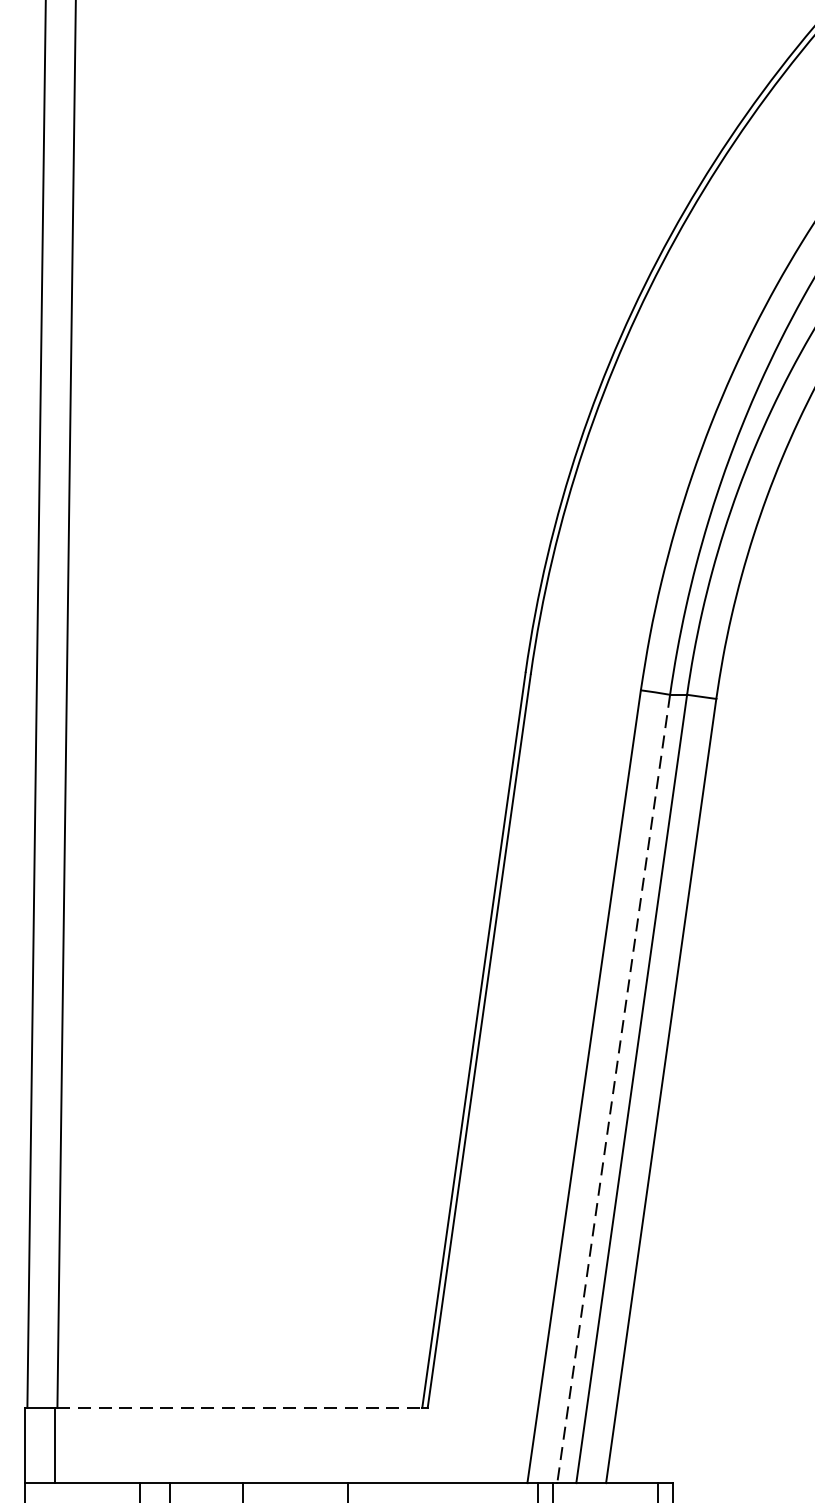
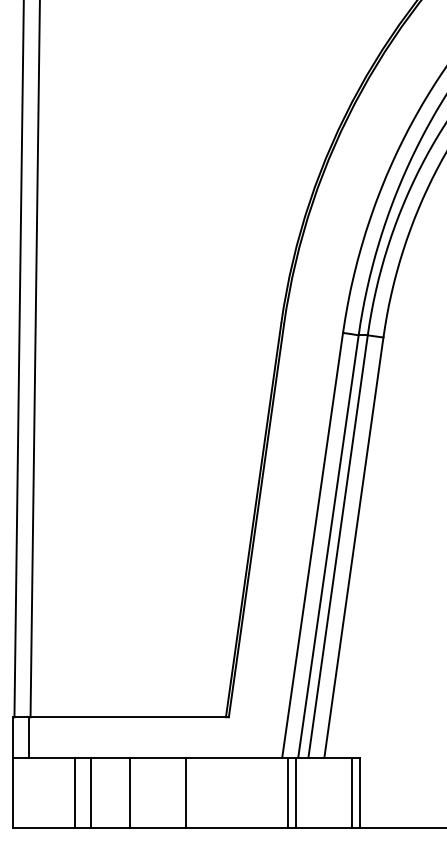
line: (613, 1089) -> (328, 546), dashed -> solid
line: (240, 1408) -> (128, 717), dashed -> solid

